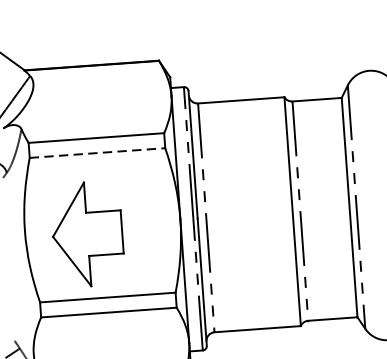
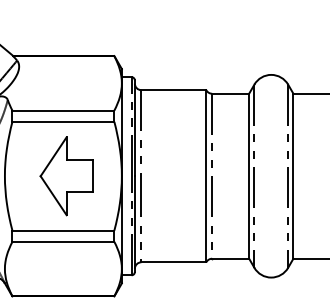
line: (97, 152) -> (63, 121), dashed -> solid
part: (87, 234) -> (66, 176), moved

